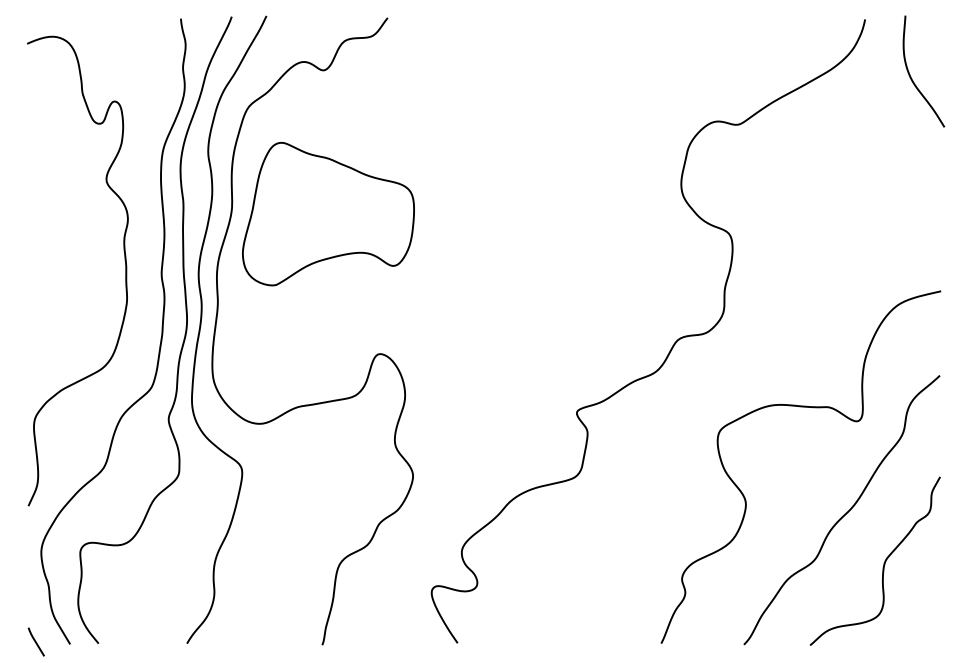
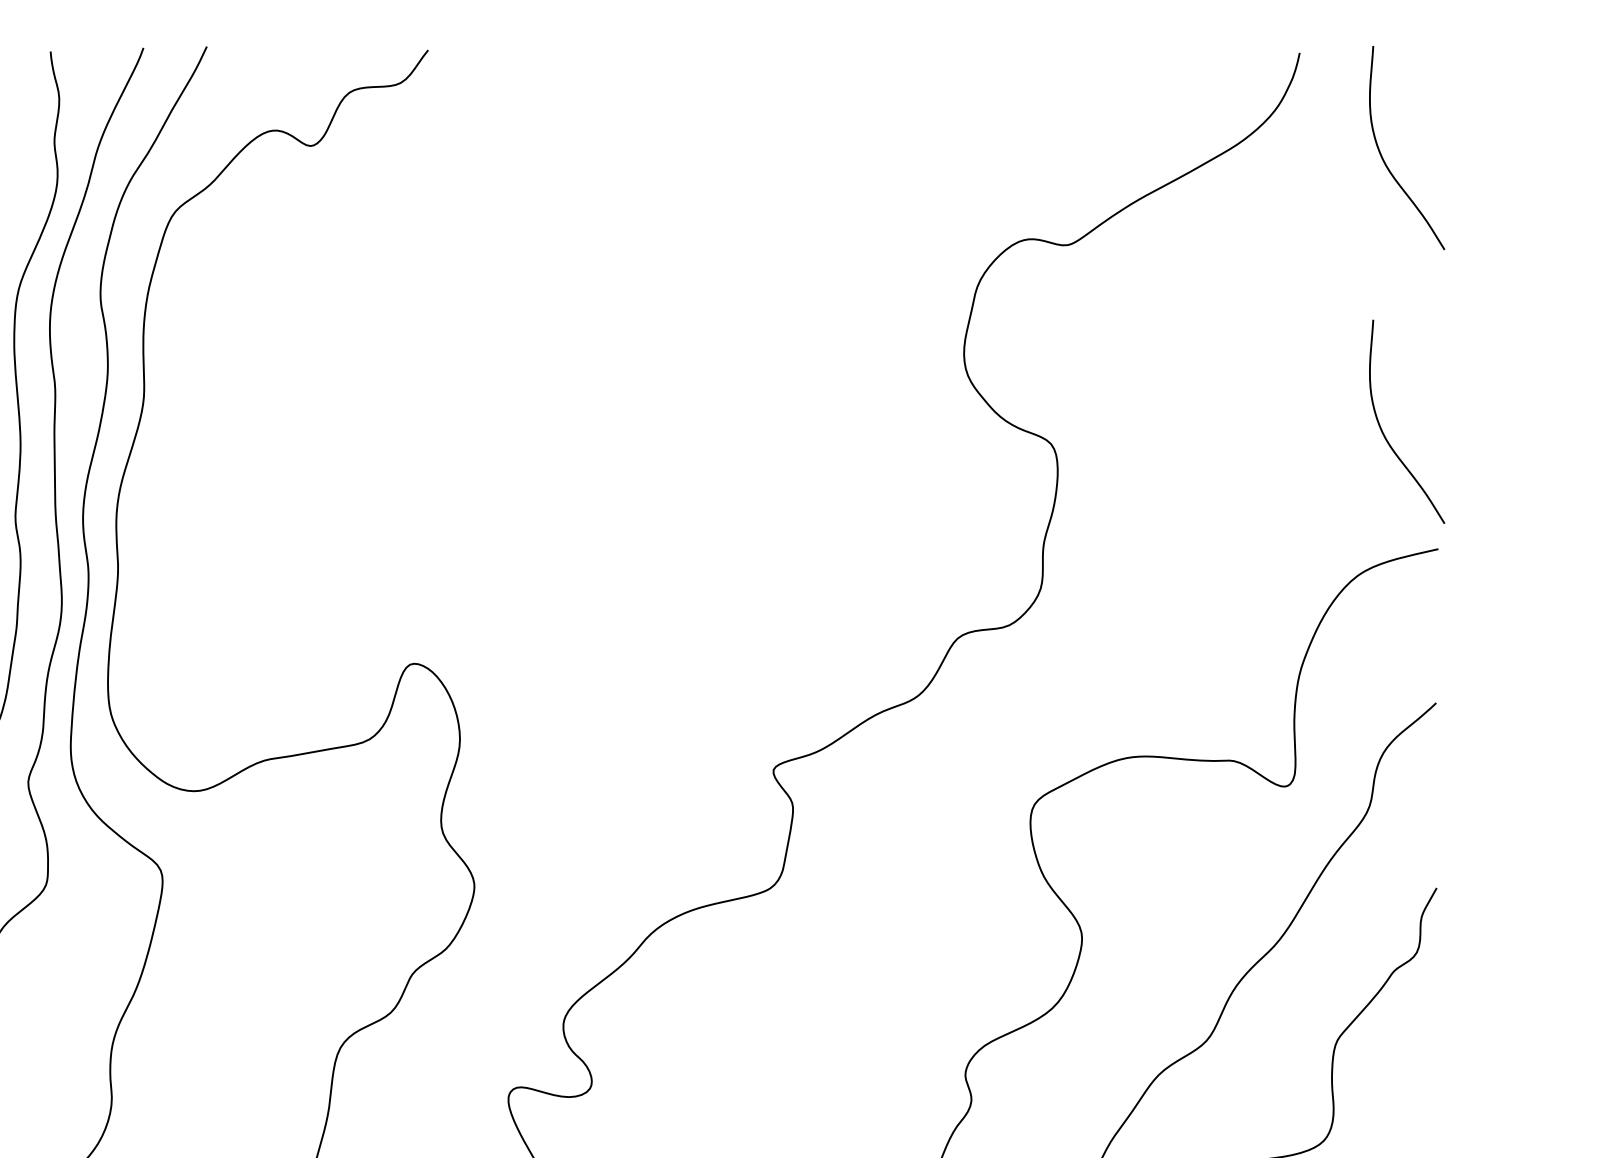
part: (328, 214) -> (320, 408), removed
curve: (911, 226) -> (1384, 430), added

